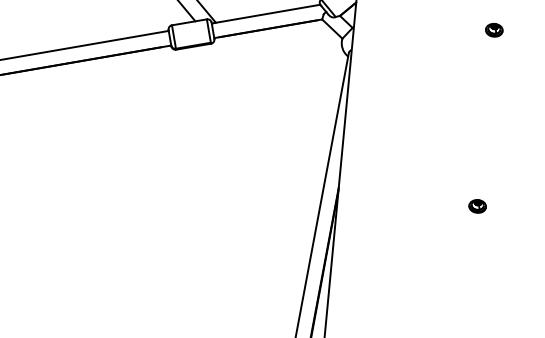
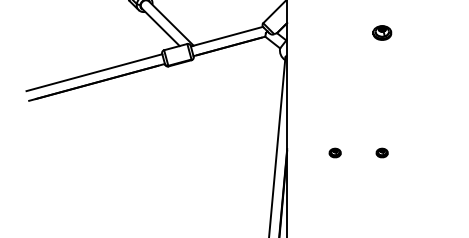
part: (493, 29) -> (381, 32), size x1.6
part: (407, 198) -> (334, 152), added

